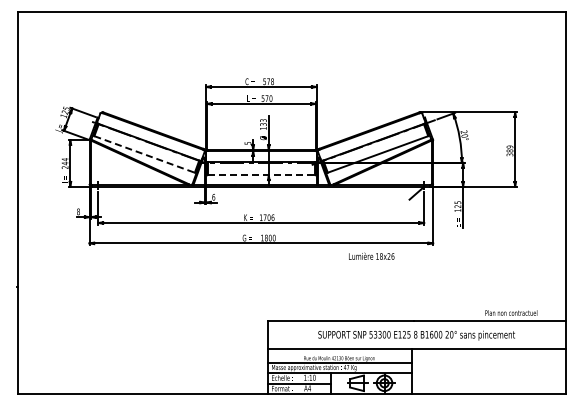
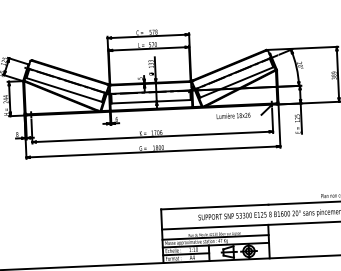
line: (145, 154) -> (64, 90), dashed -> solid
line: (261, 175) -> (151, 101), dashed -> solid
text: (371, 255) -> (233, 115), moved

